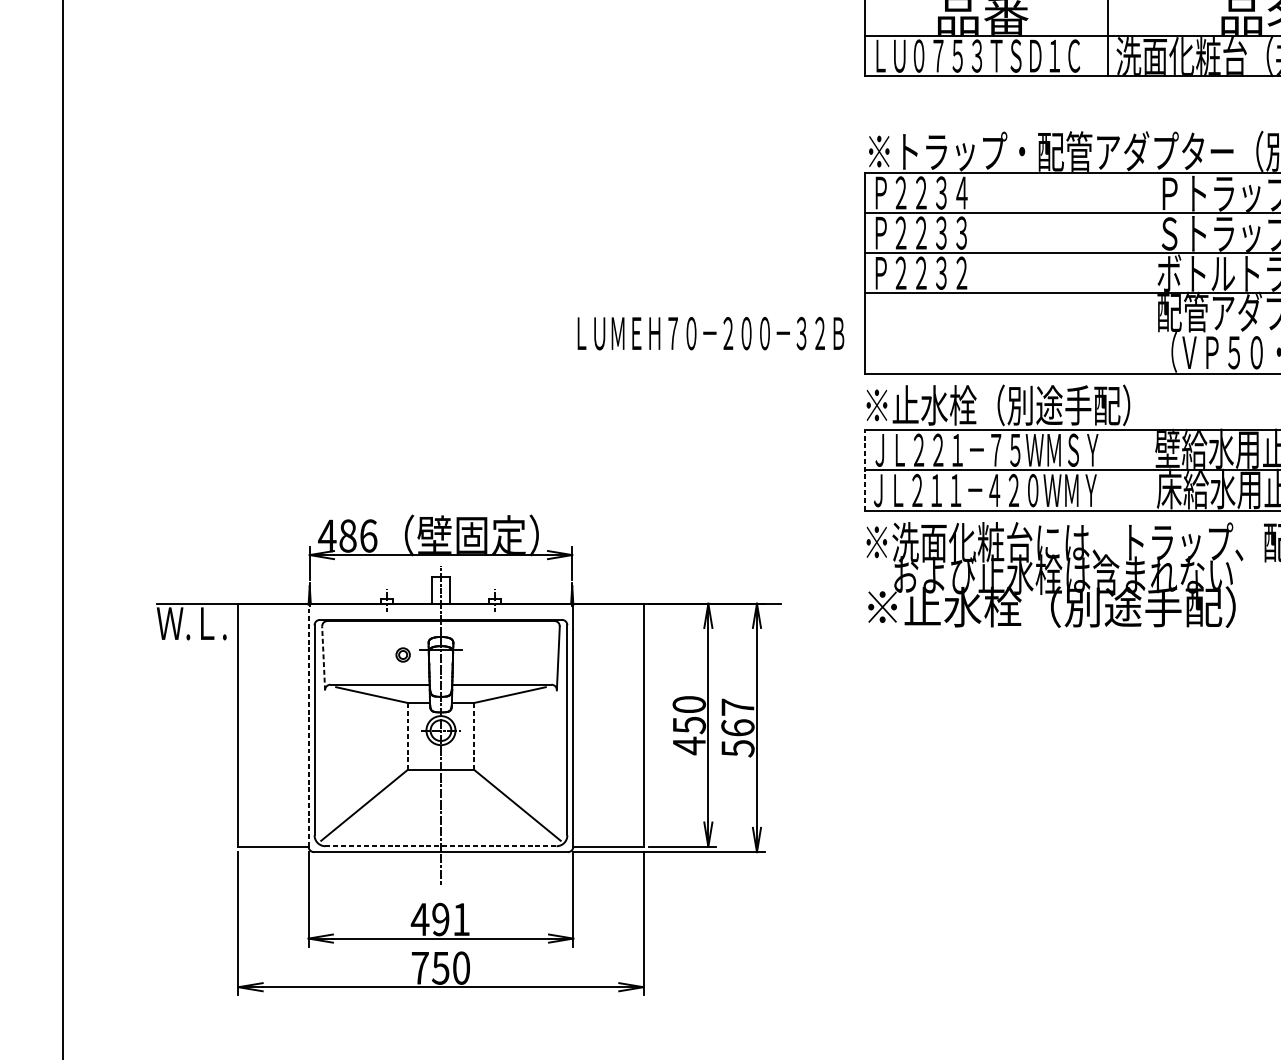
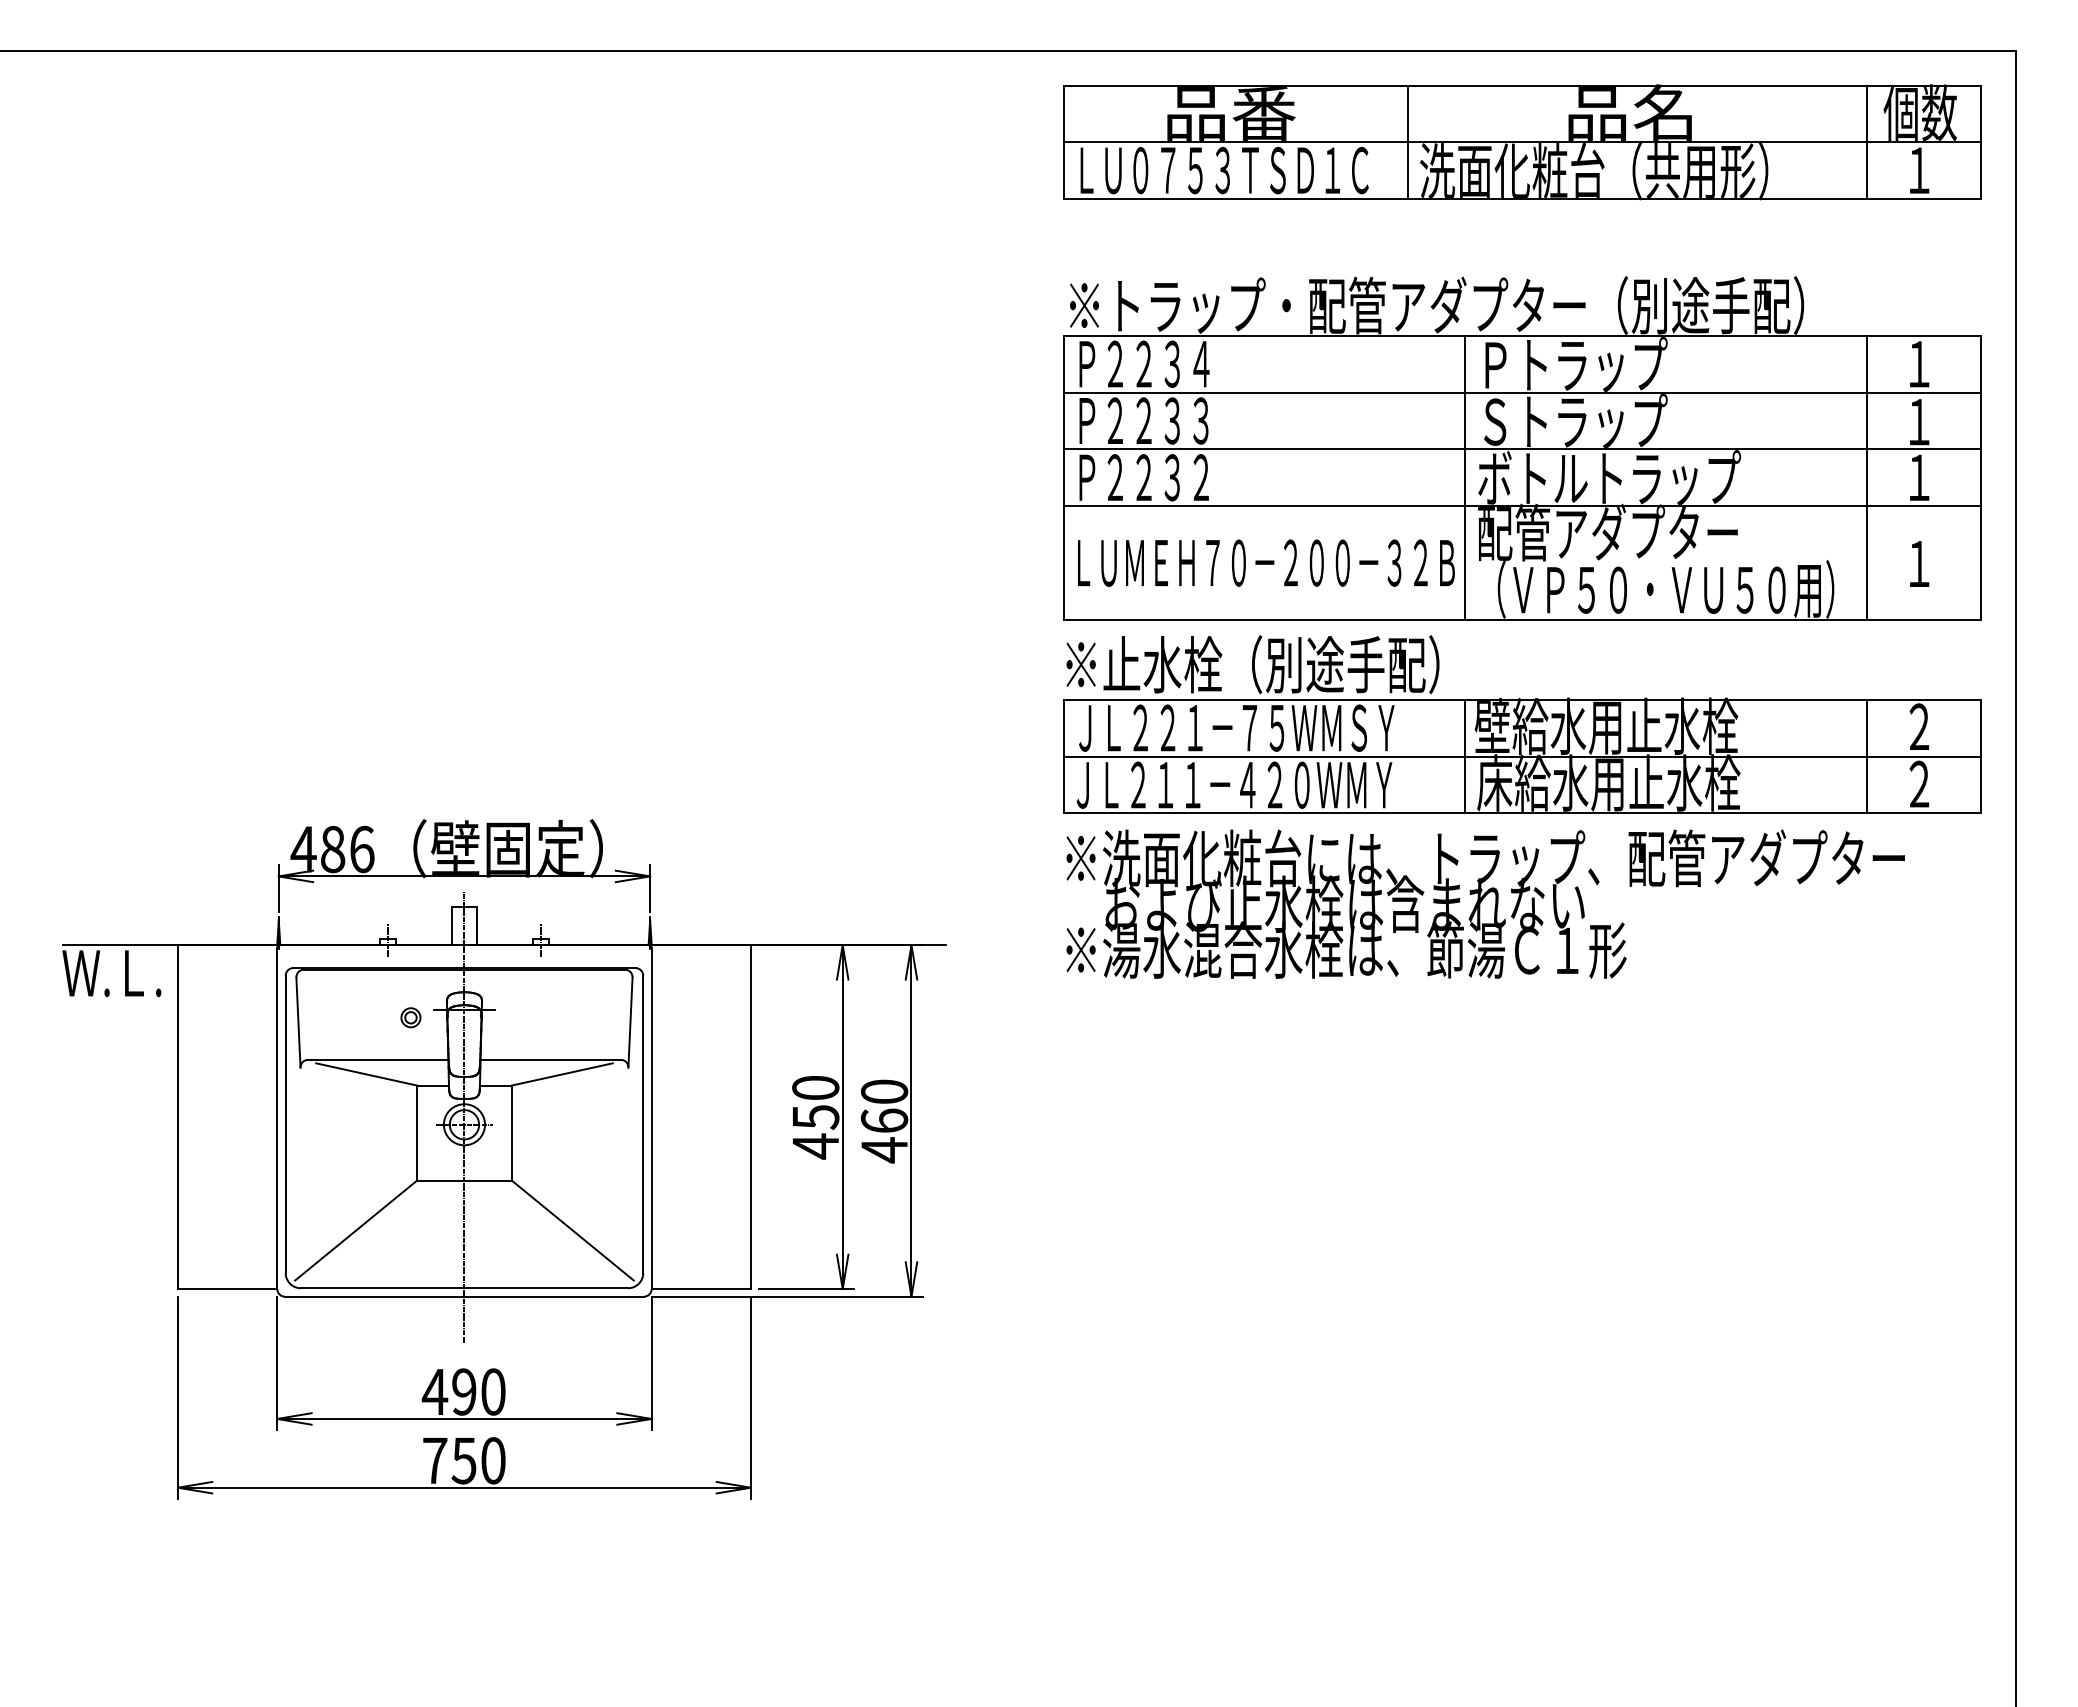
line: (1148, 273) -> (1465, 477), added
text: (711, 333) -> (1266, 562), moved
line: (865, 470) -> (1064, 756), dashed -> solid
line: (1148, 470) -> (1465, 756), added
text: (1064, 606) -> (1346, 949), ※止水栓（別途手配） -> ※湯水混合水栓は、節湯Ｃ１形
line: (323, 658) -> (298, 1022), dashed -> solid
line: (308, 726) -> (277, 1118), dashed -> solid
text: (737, 728) -> (884, 1121), 567 -> 460
line: (407, 736) -> (417, 1133), dashed -> solid
line: (474, 736) -> (511, 1133), dashed -> solid
line: (441, 846) -> (464, 1288), dashed -> solid
text: (461, 919) -> (493, 1391), 491 -> 490

